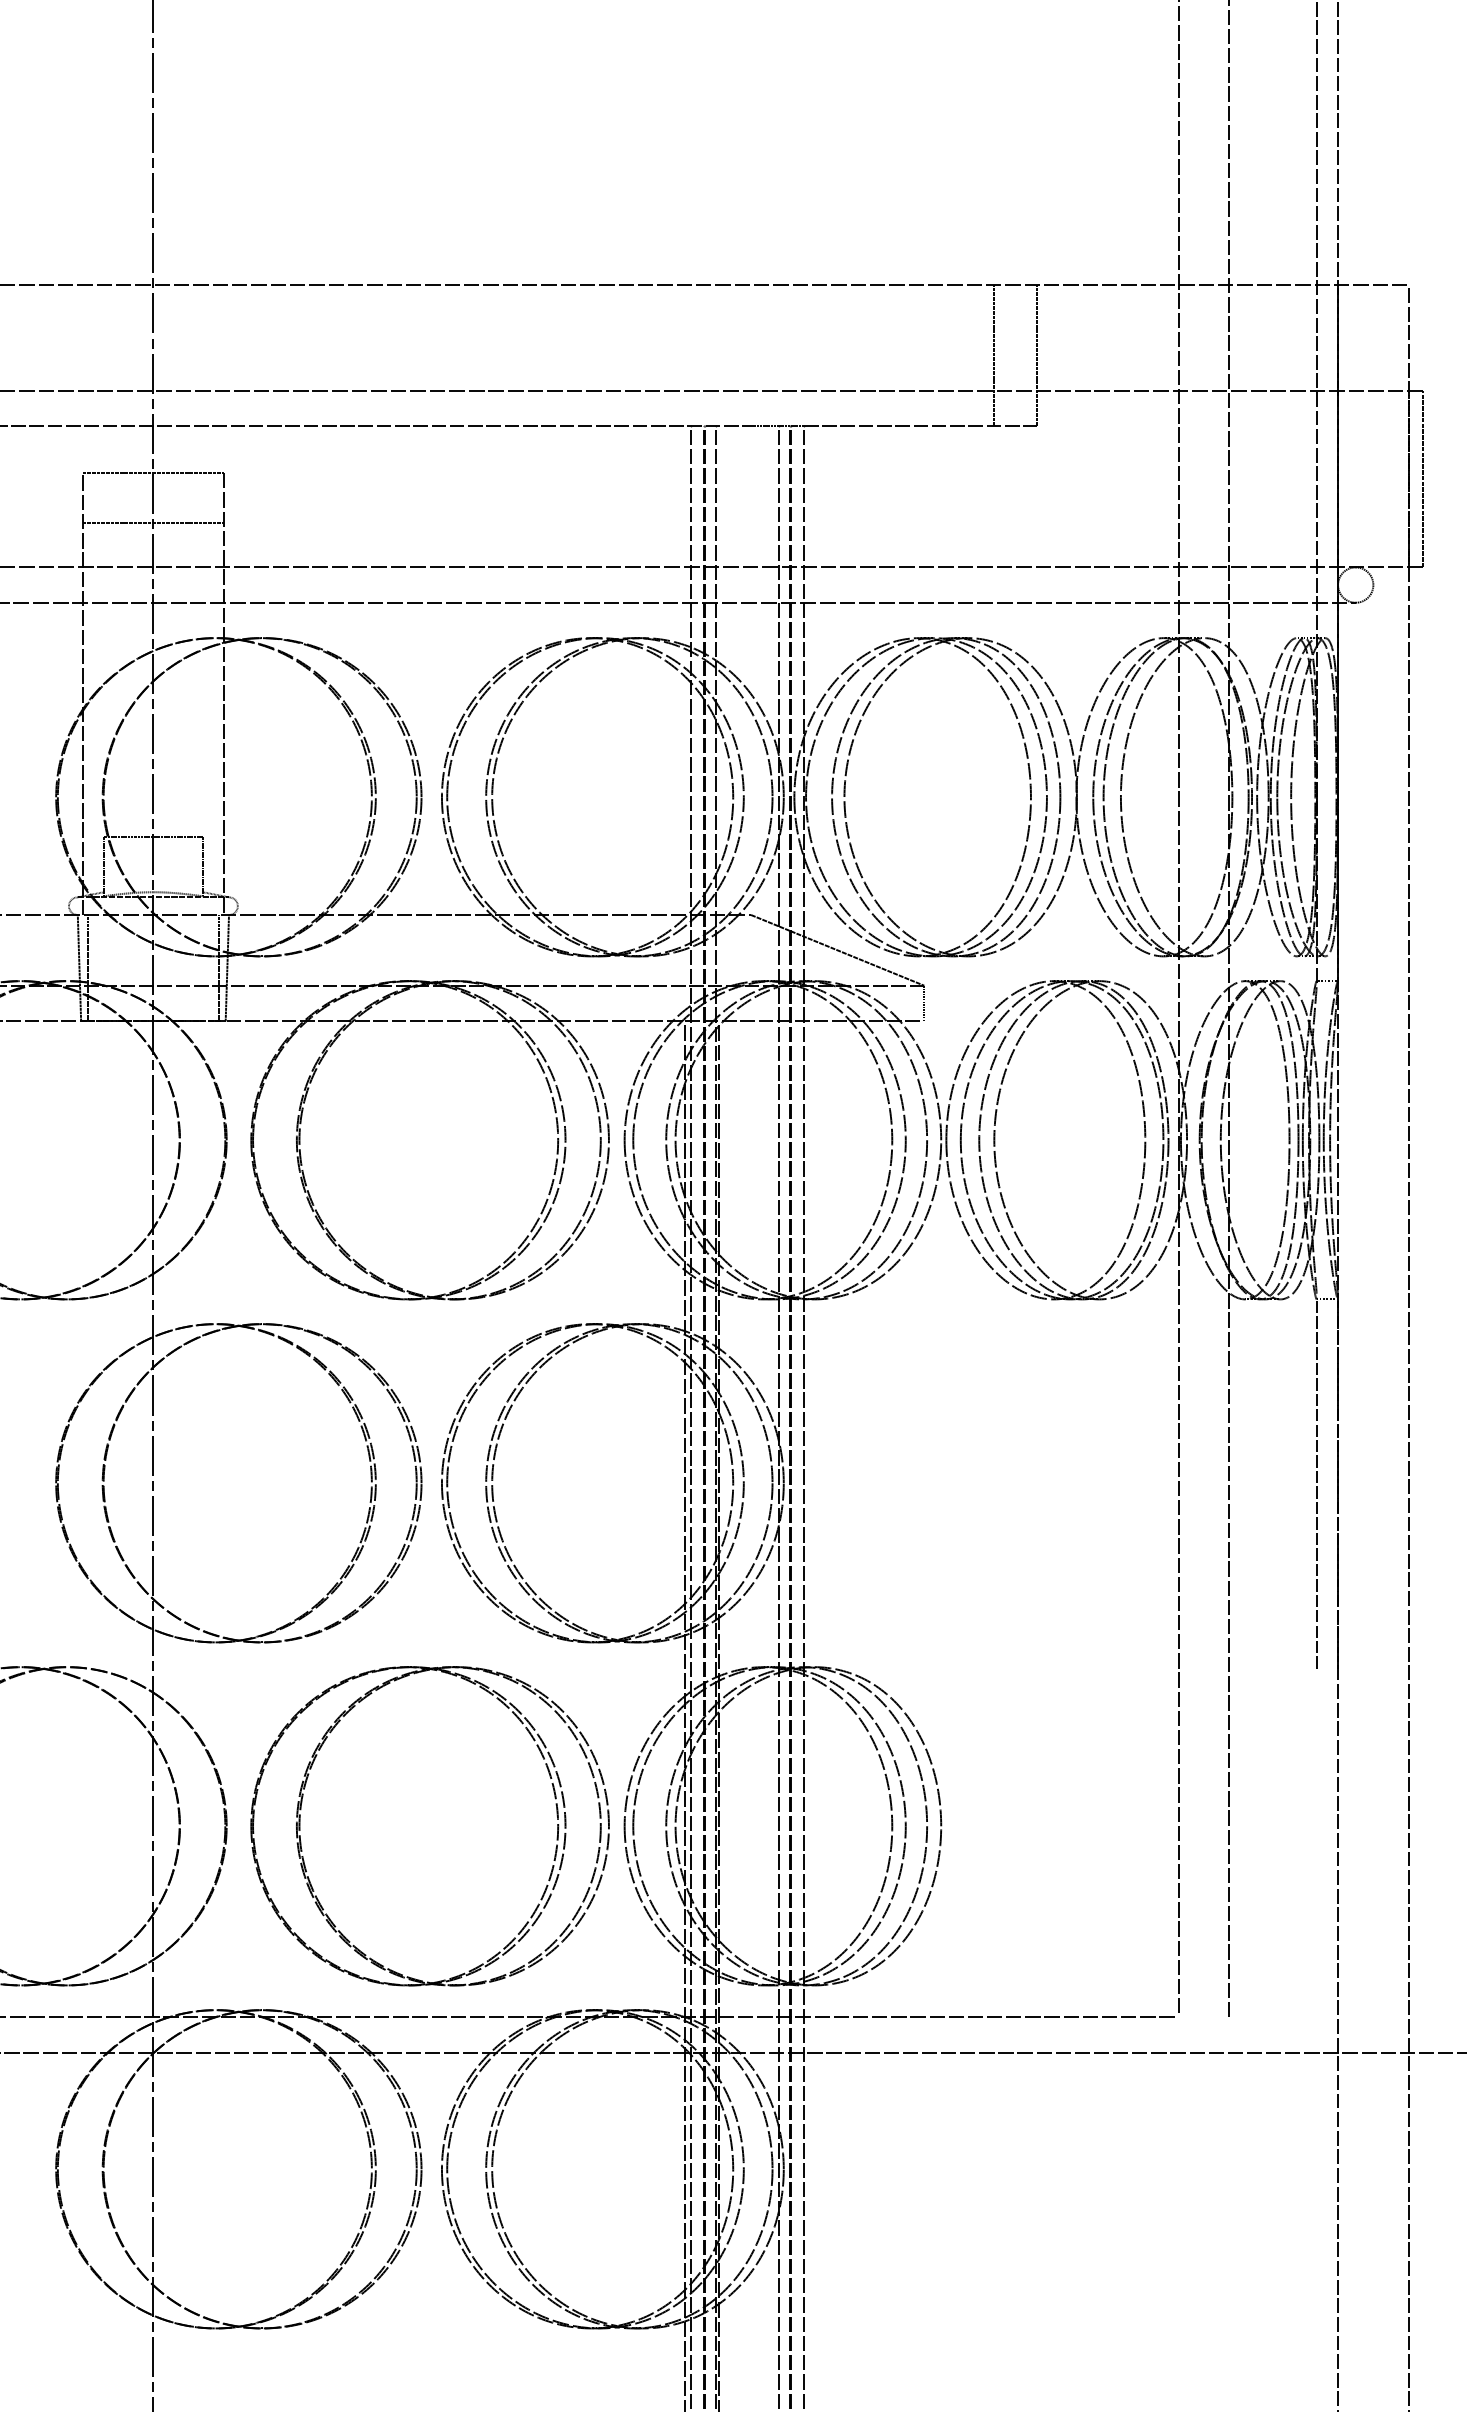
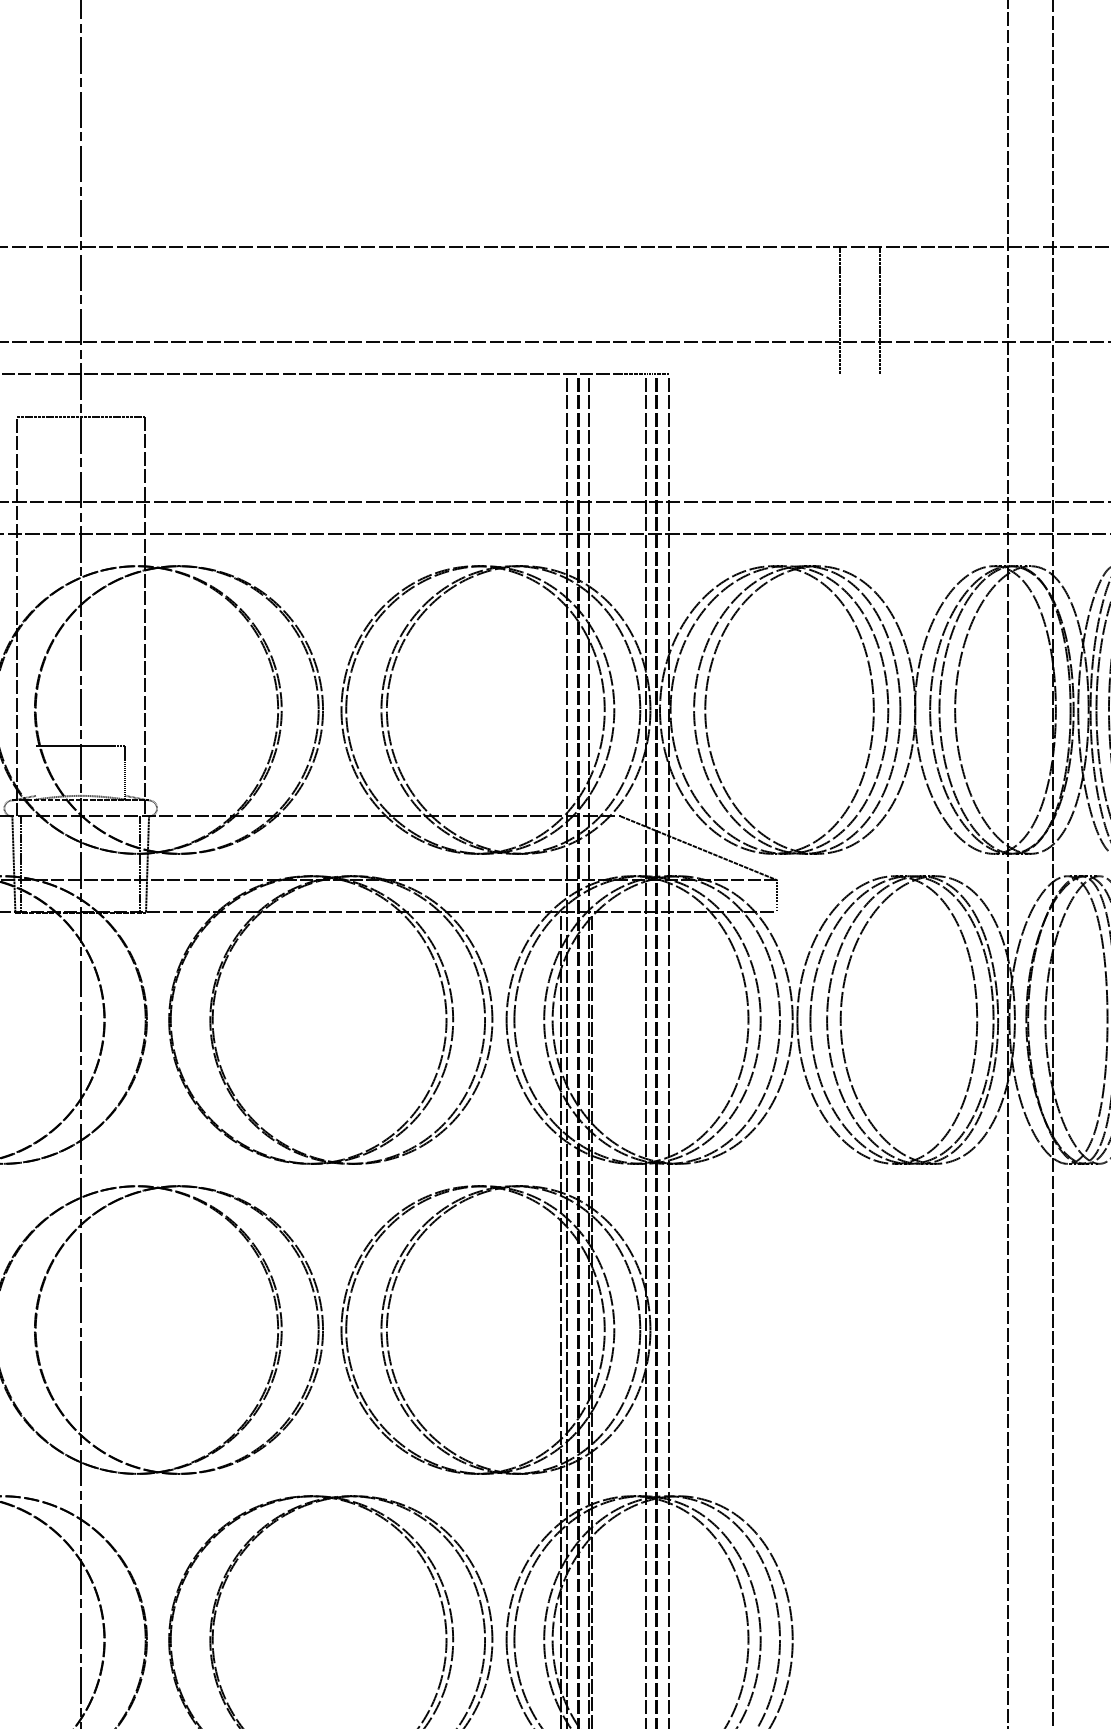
line: (920, 425) -> (774, 374), removed
line: (153, 523) -> (80, 462), removed
line: (103, 866) -> (35, 772), removed

